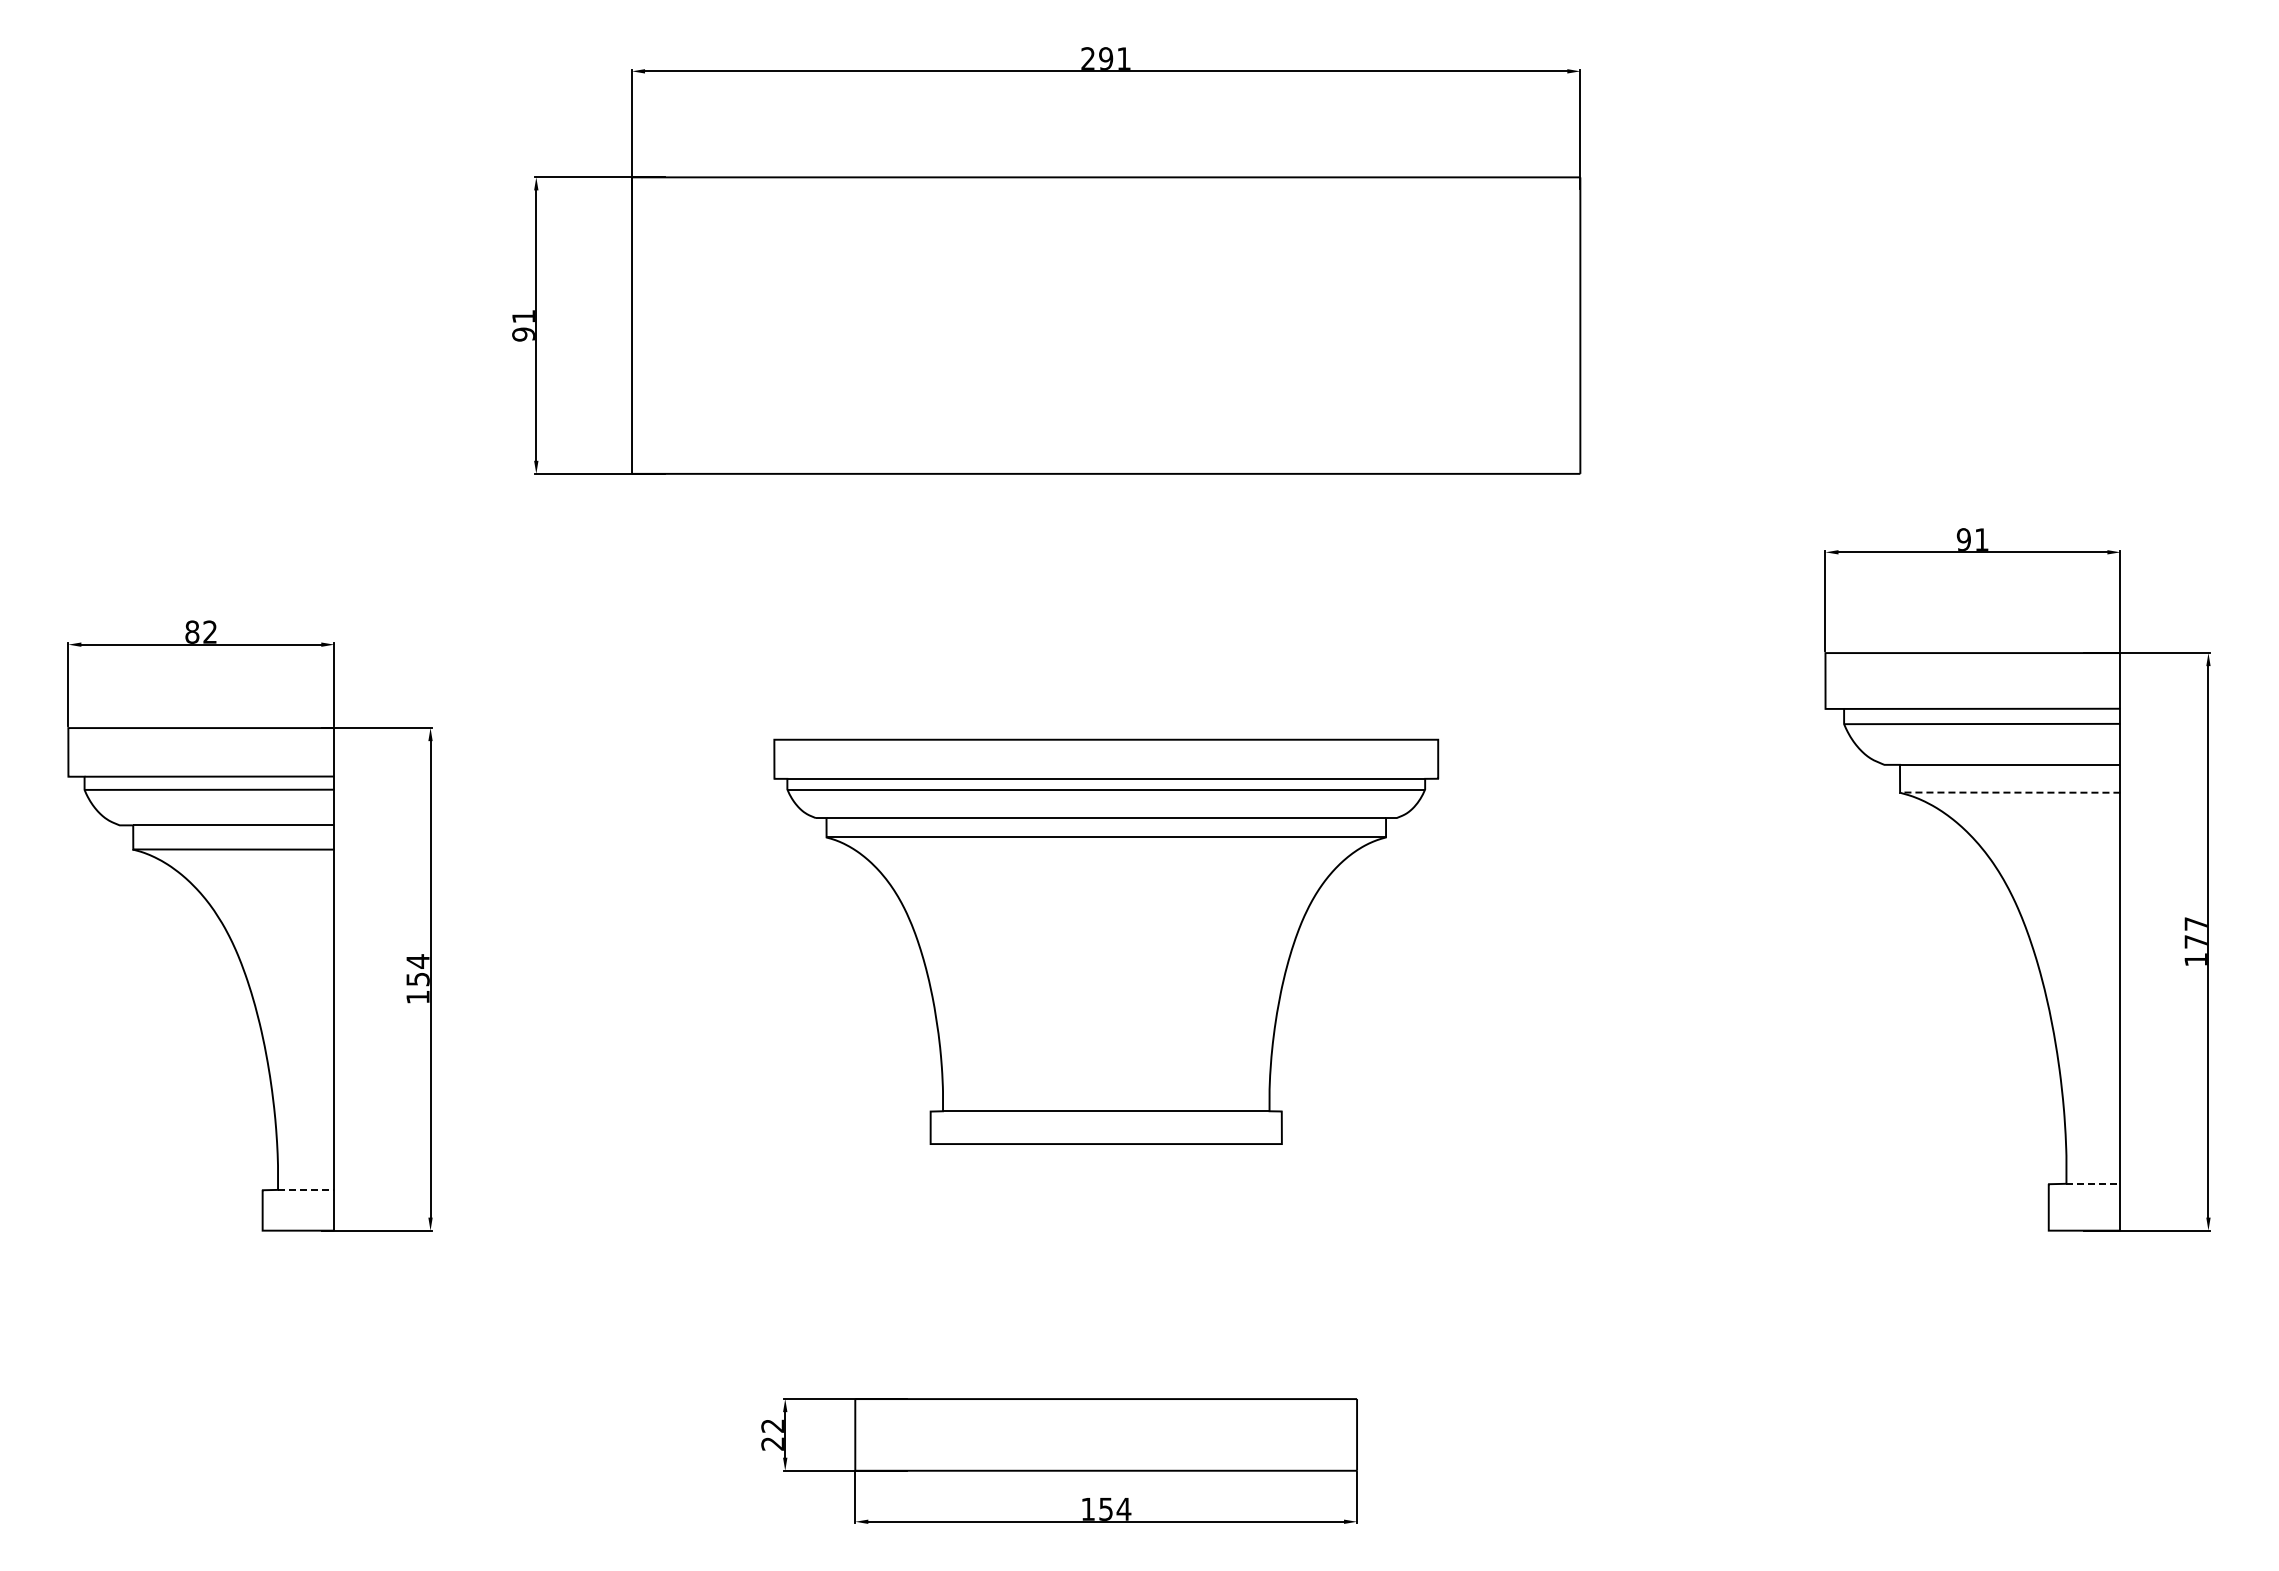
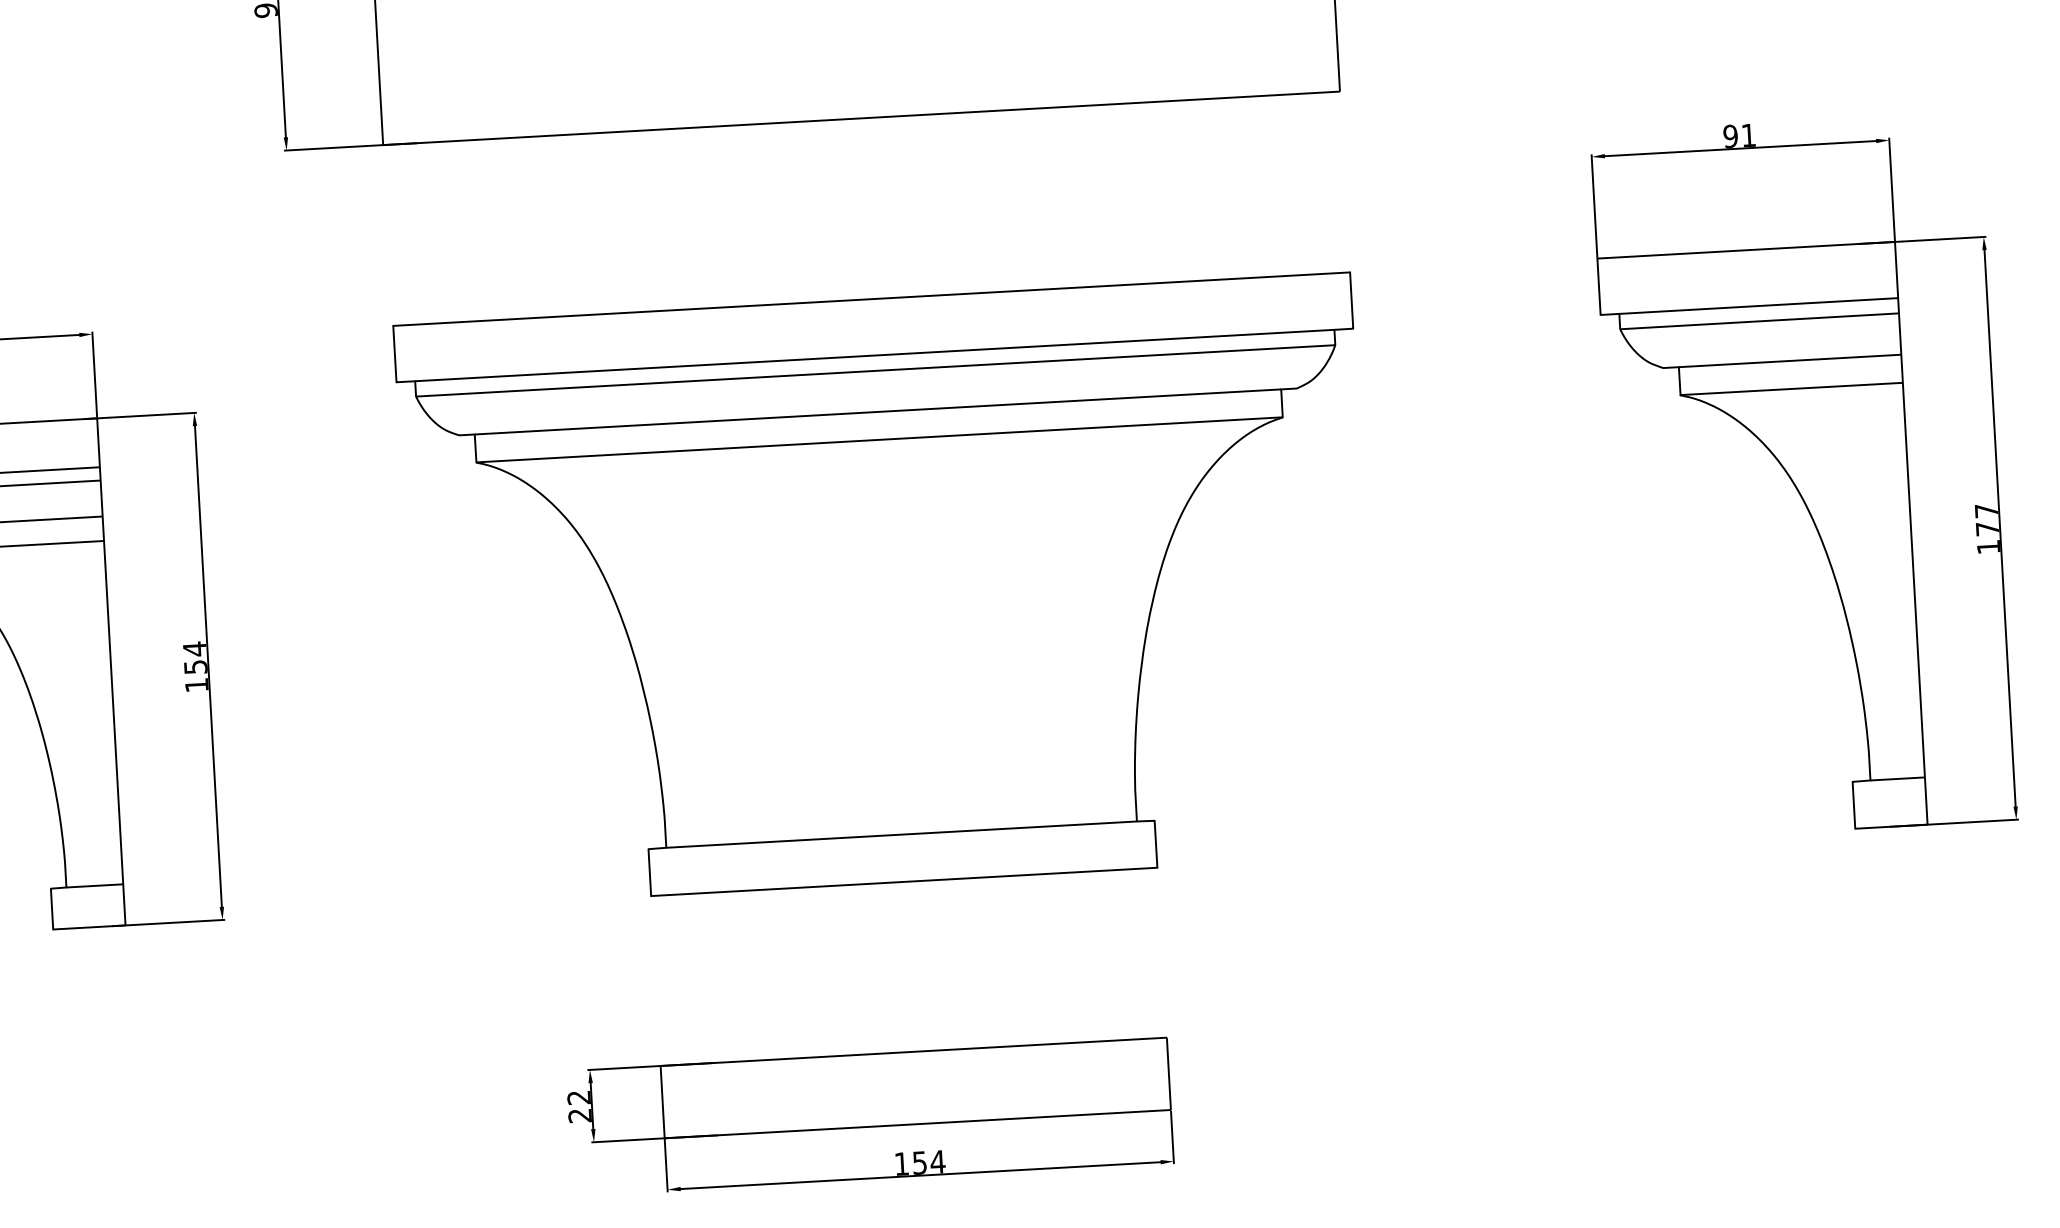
line: (2009, 792) -> (1790, 388), dashed -> solid
part: (1106, 941) -> (888, 590), size x1.43
line: (2093, 1183) -> (1897, 778), dashed -> solid
line: (306, 1189) -> (95, 885), dashed -> solid

